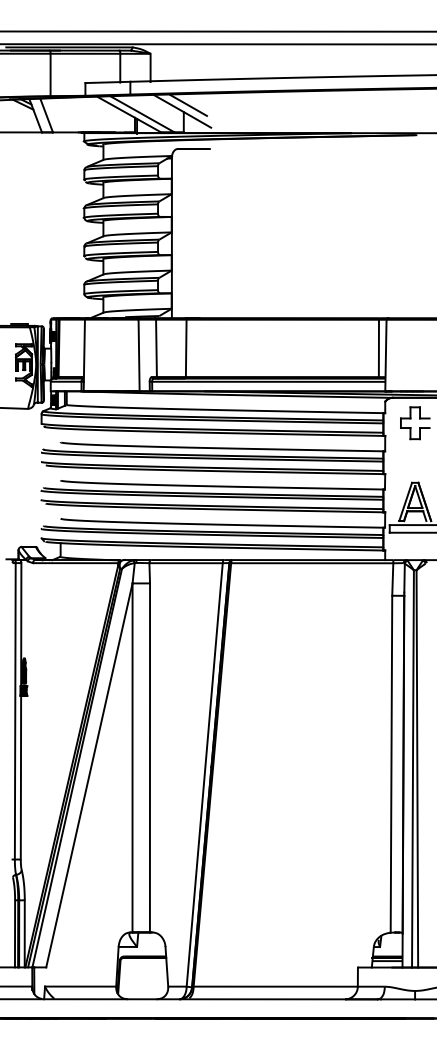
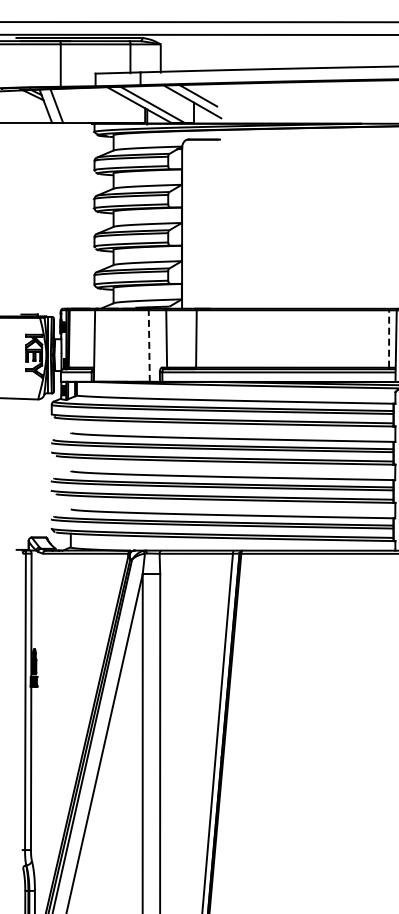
line: (378, 348) -> (388, 339), solid -> dashed
line: (139, 355) -> (149, 346), solid -> dashed

